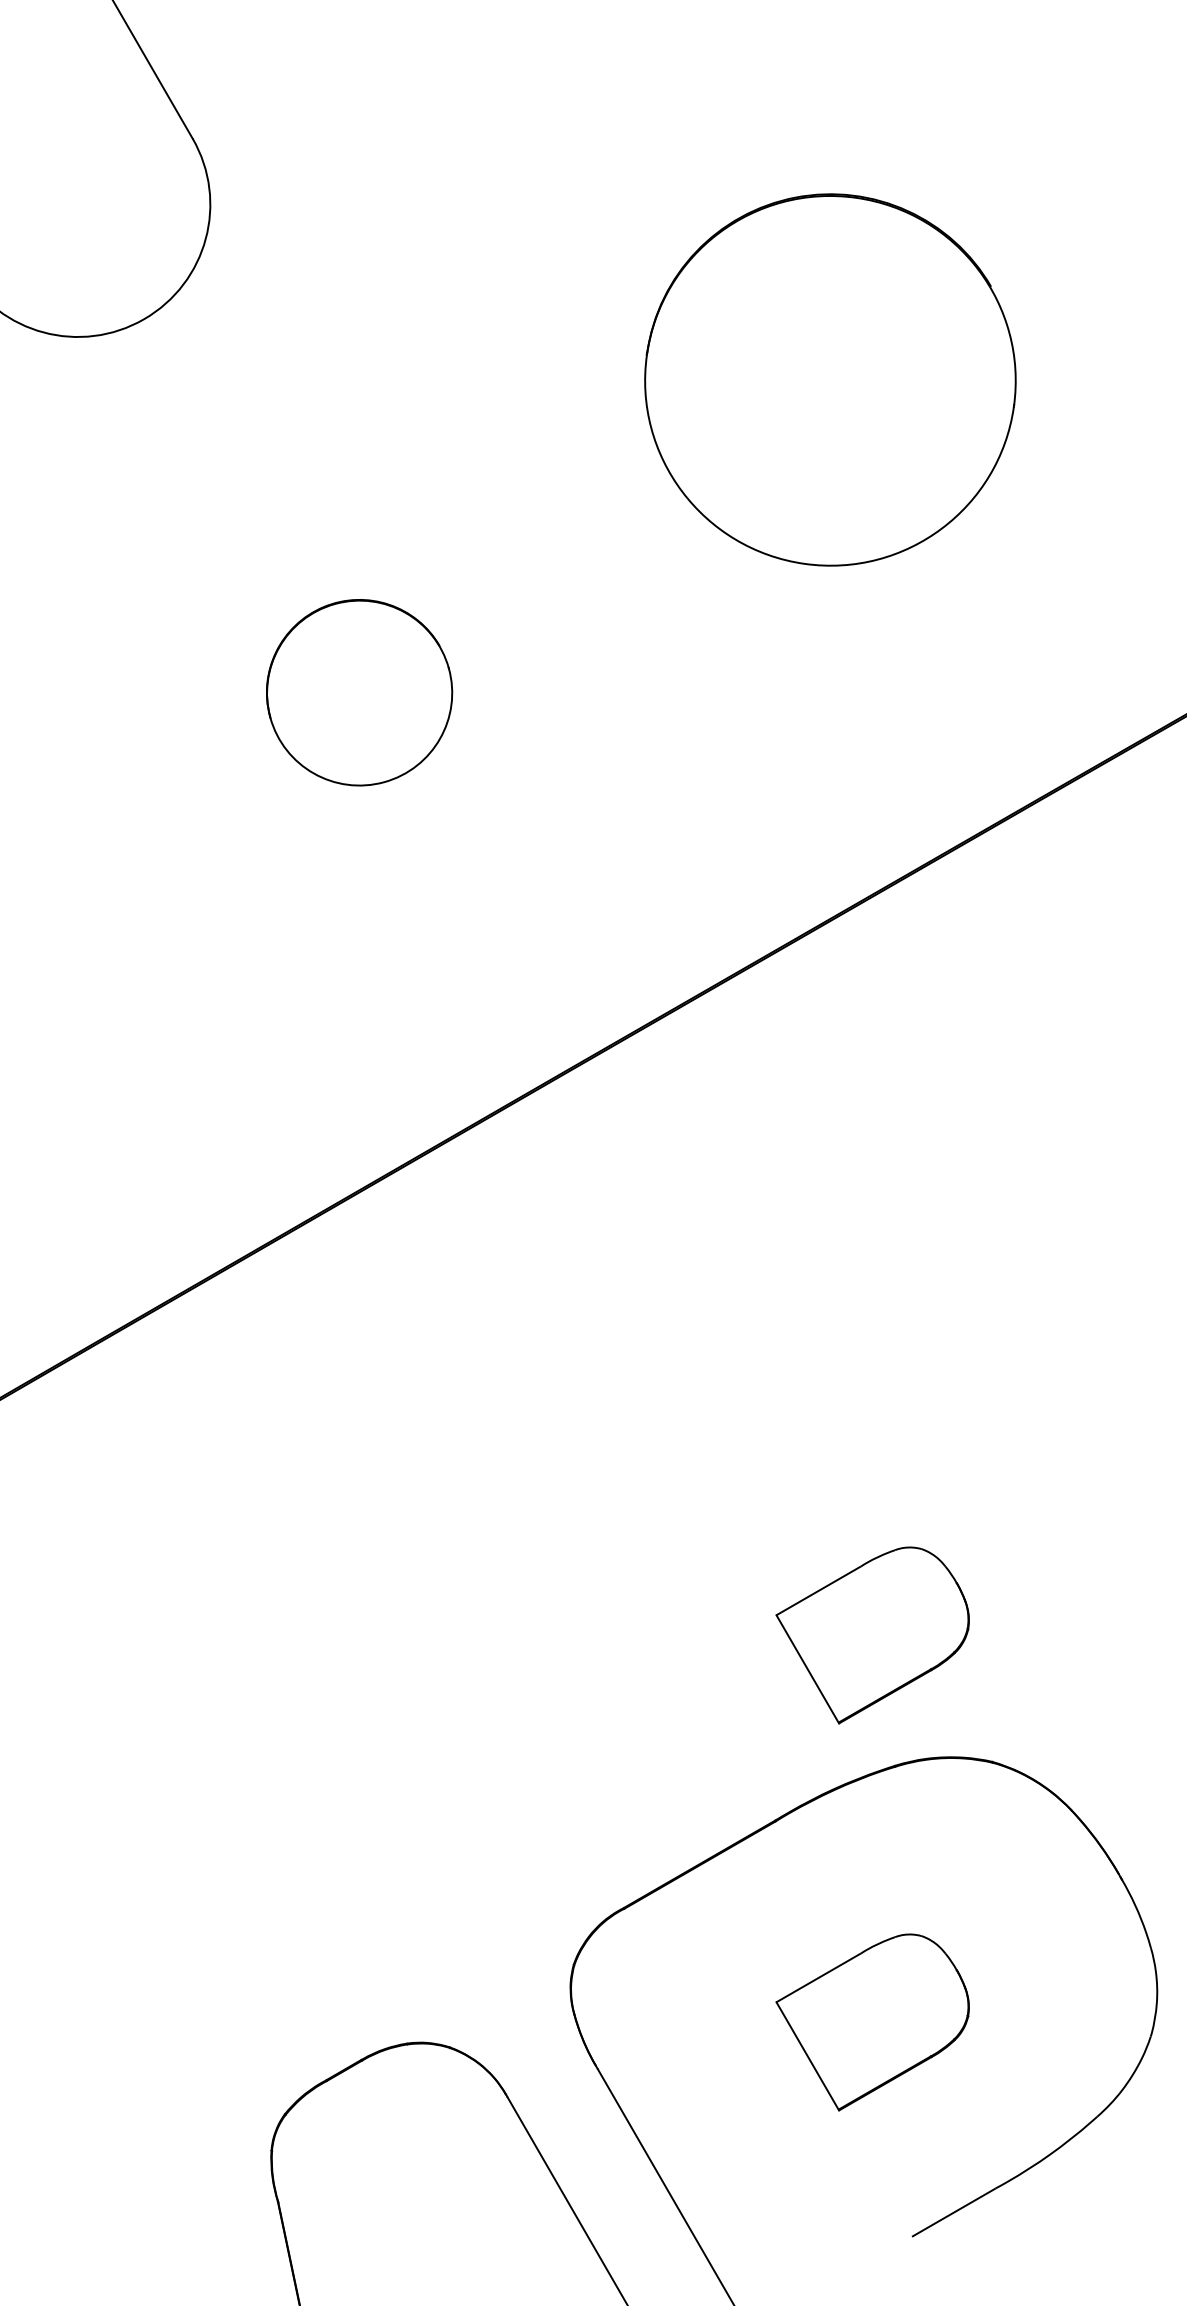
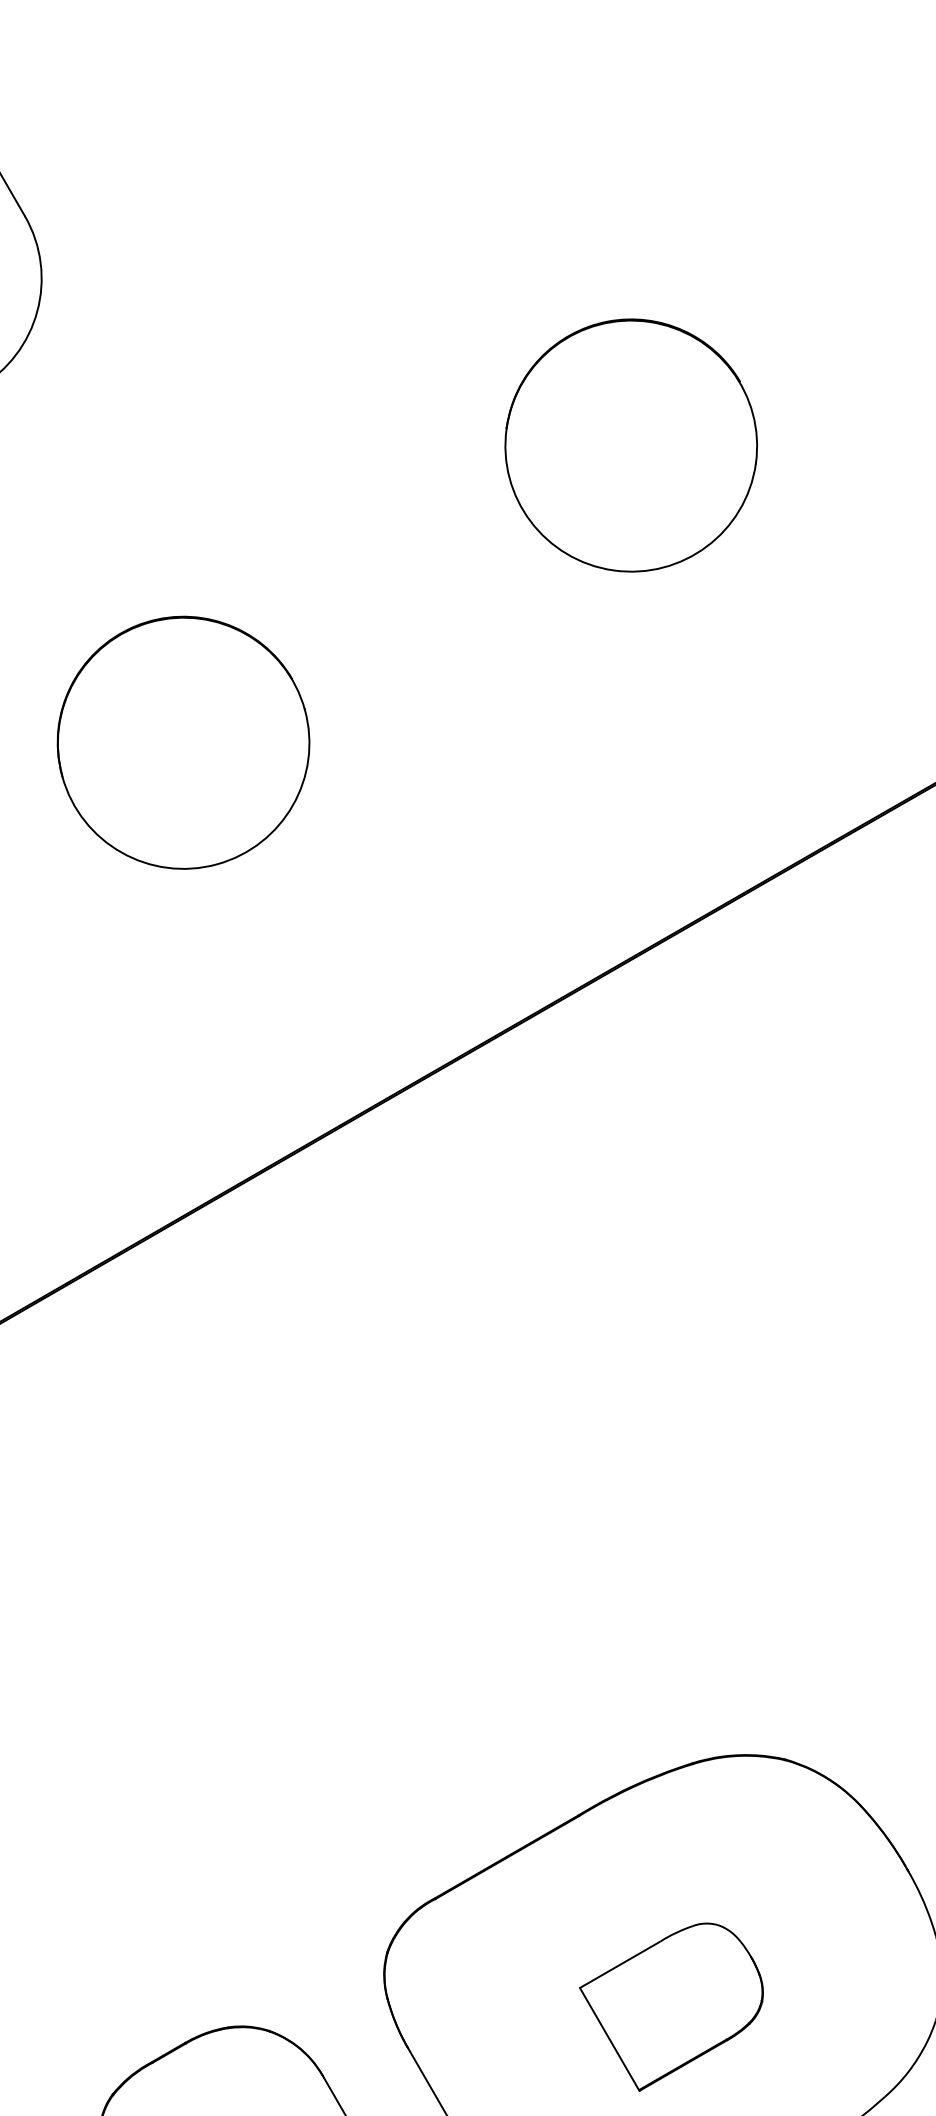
part: (830, 379) -> (631, 445), size x0.71
part: (359, 692) -> (183, 742), size x1.43
part: (872, 1635) -> (671, 1639), removed

